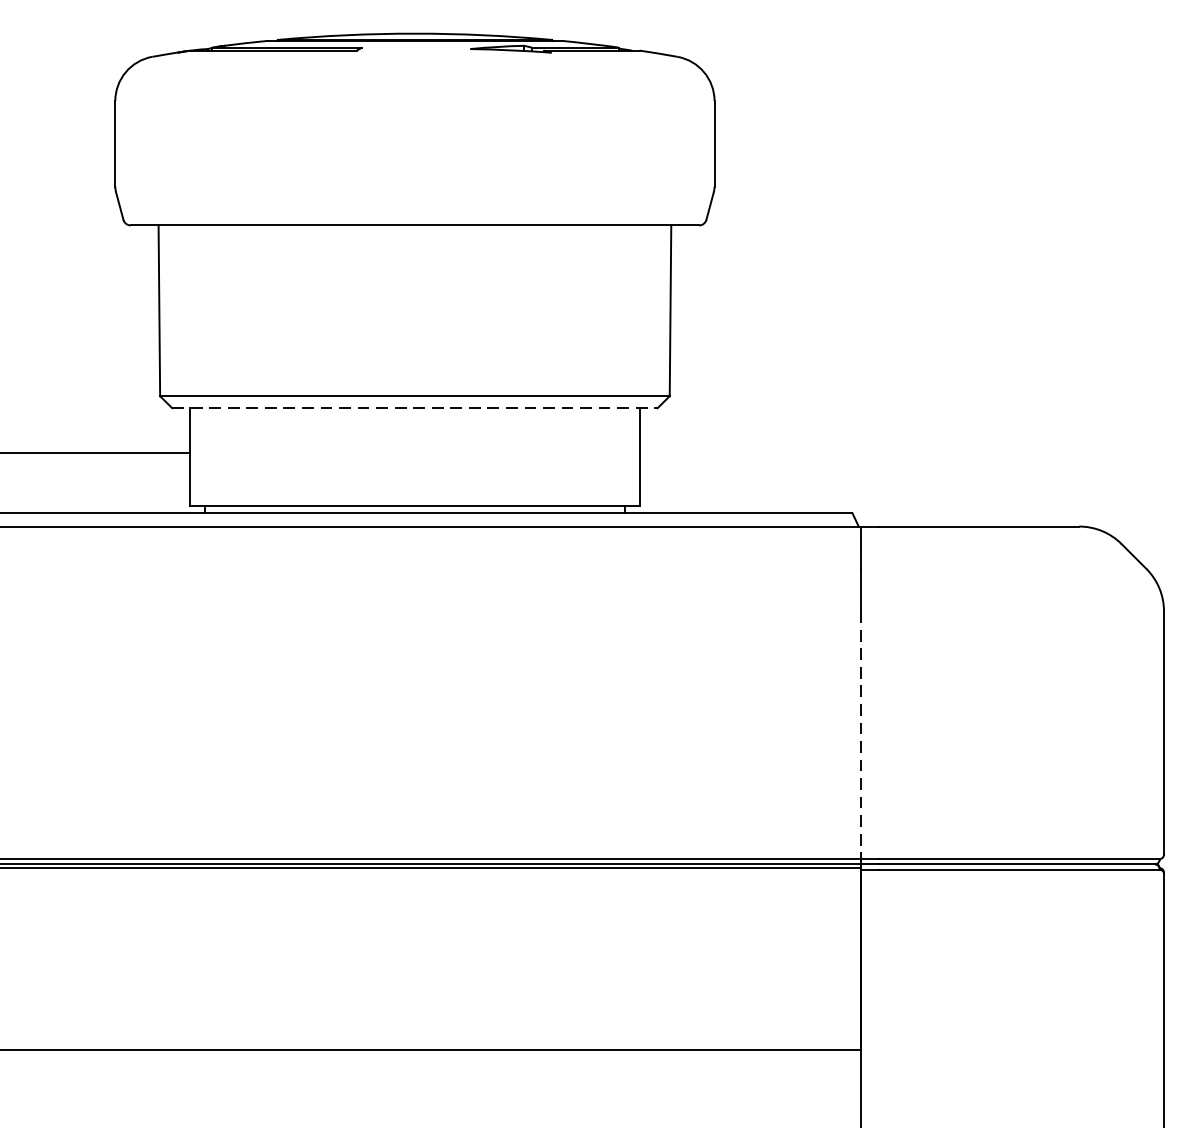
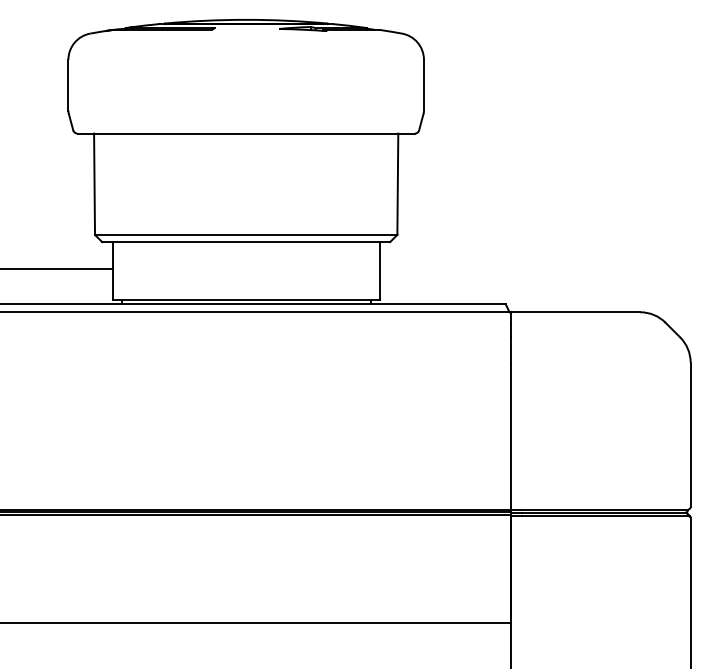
line: (415, 408) -> (246, 242), dashed -> solid
line: (862, 734) -> (511, 435), dashed -> solid

